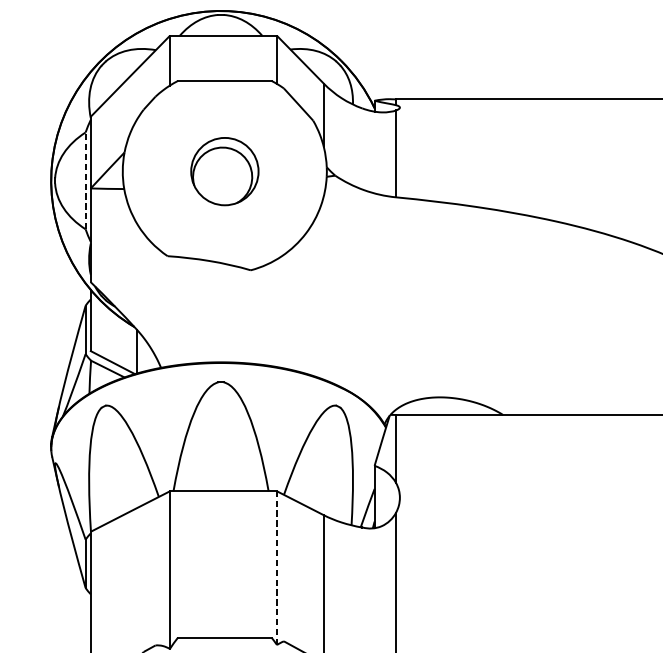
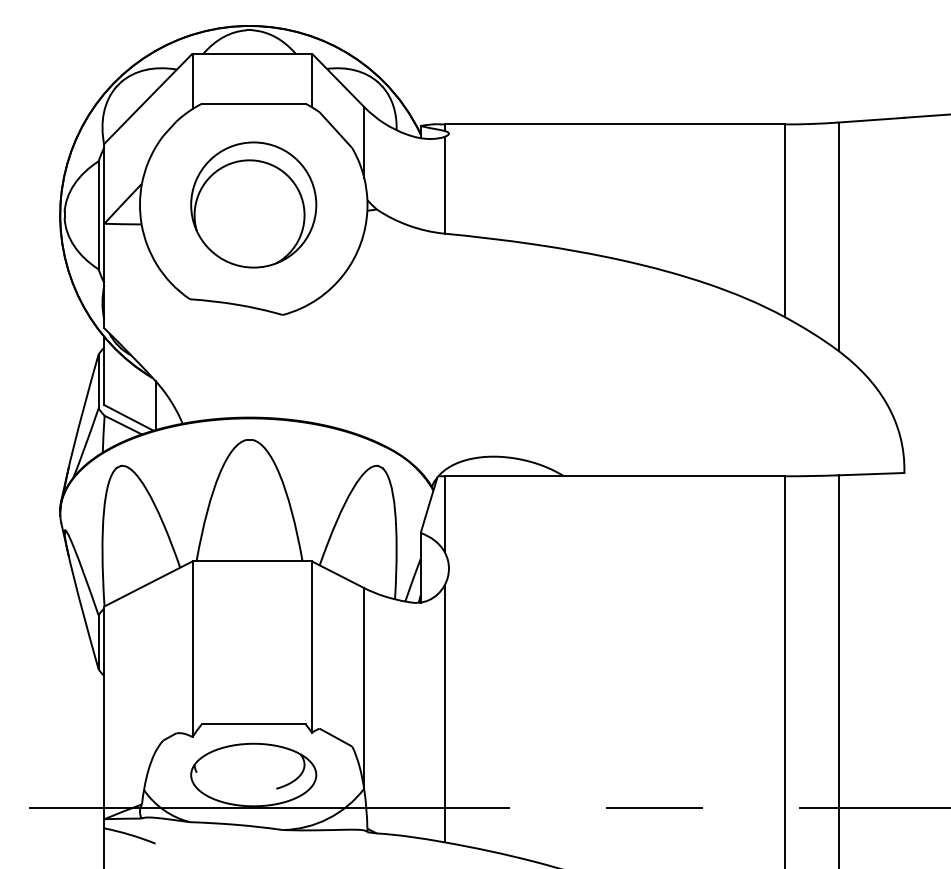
part: (224, 171) -> (253, 204), size x1.67
line: (85, 181) -> (98, 215), dashed -> solid
line: (276, 568) -> (311, 647), dashed -> solid

